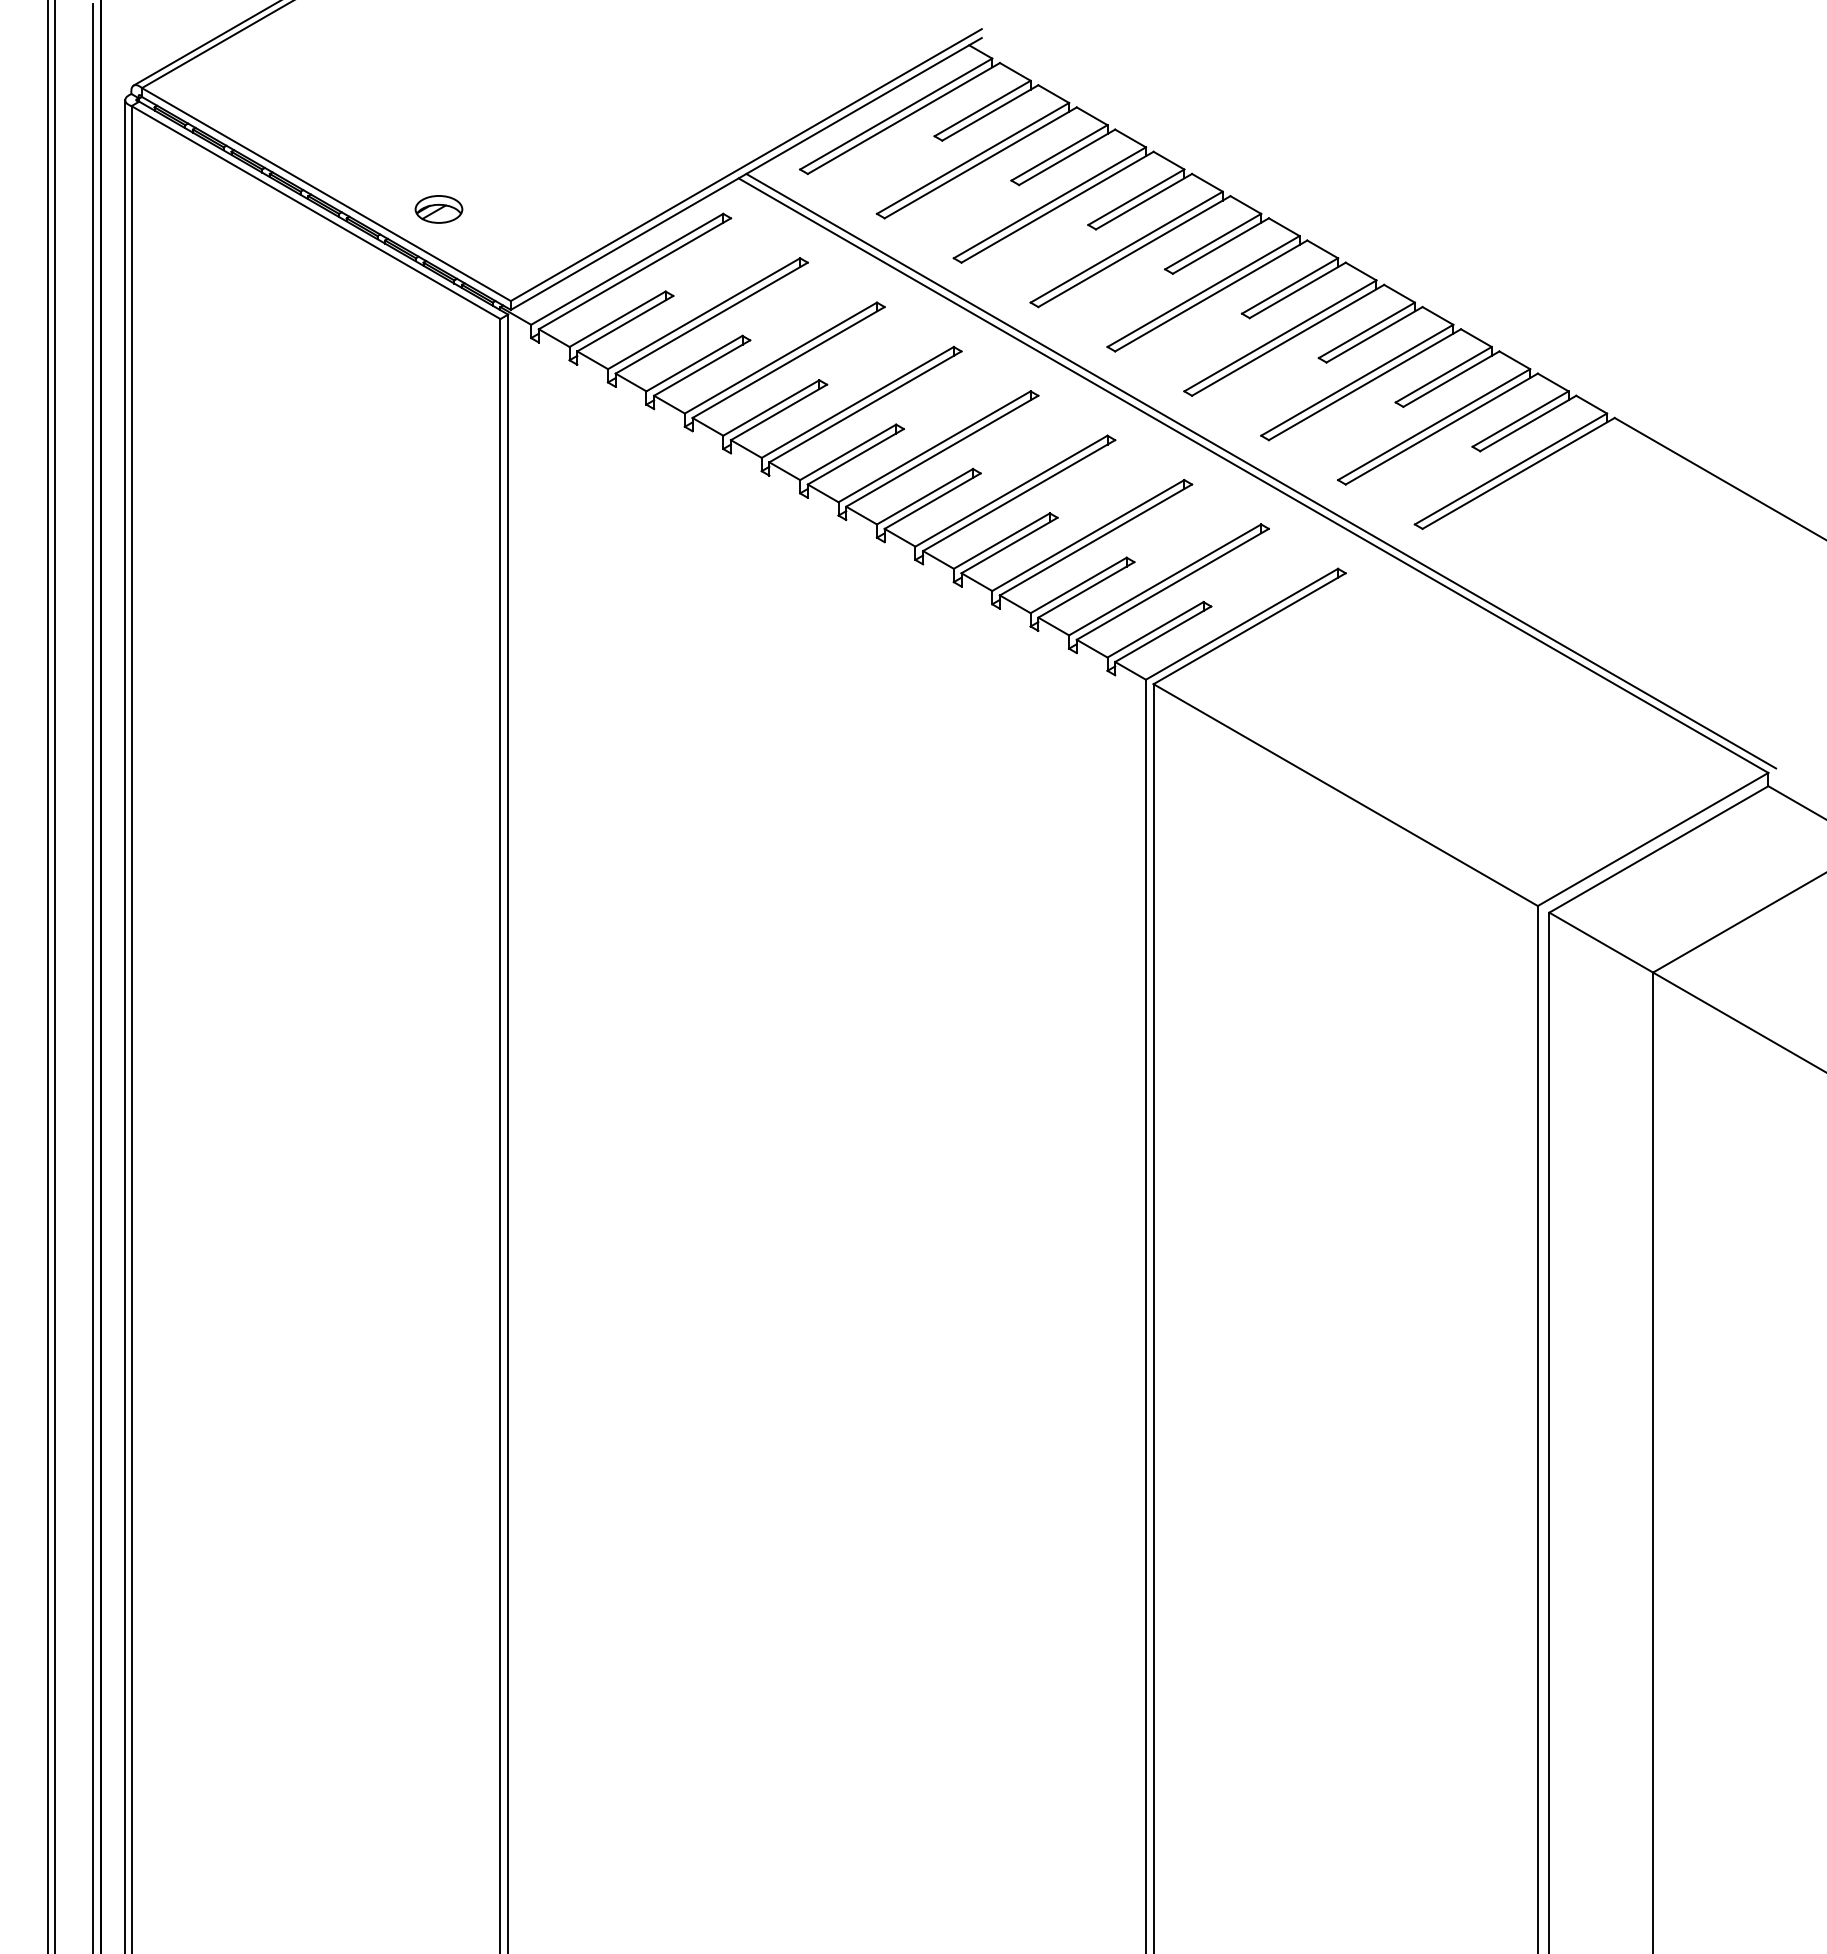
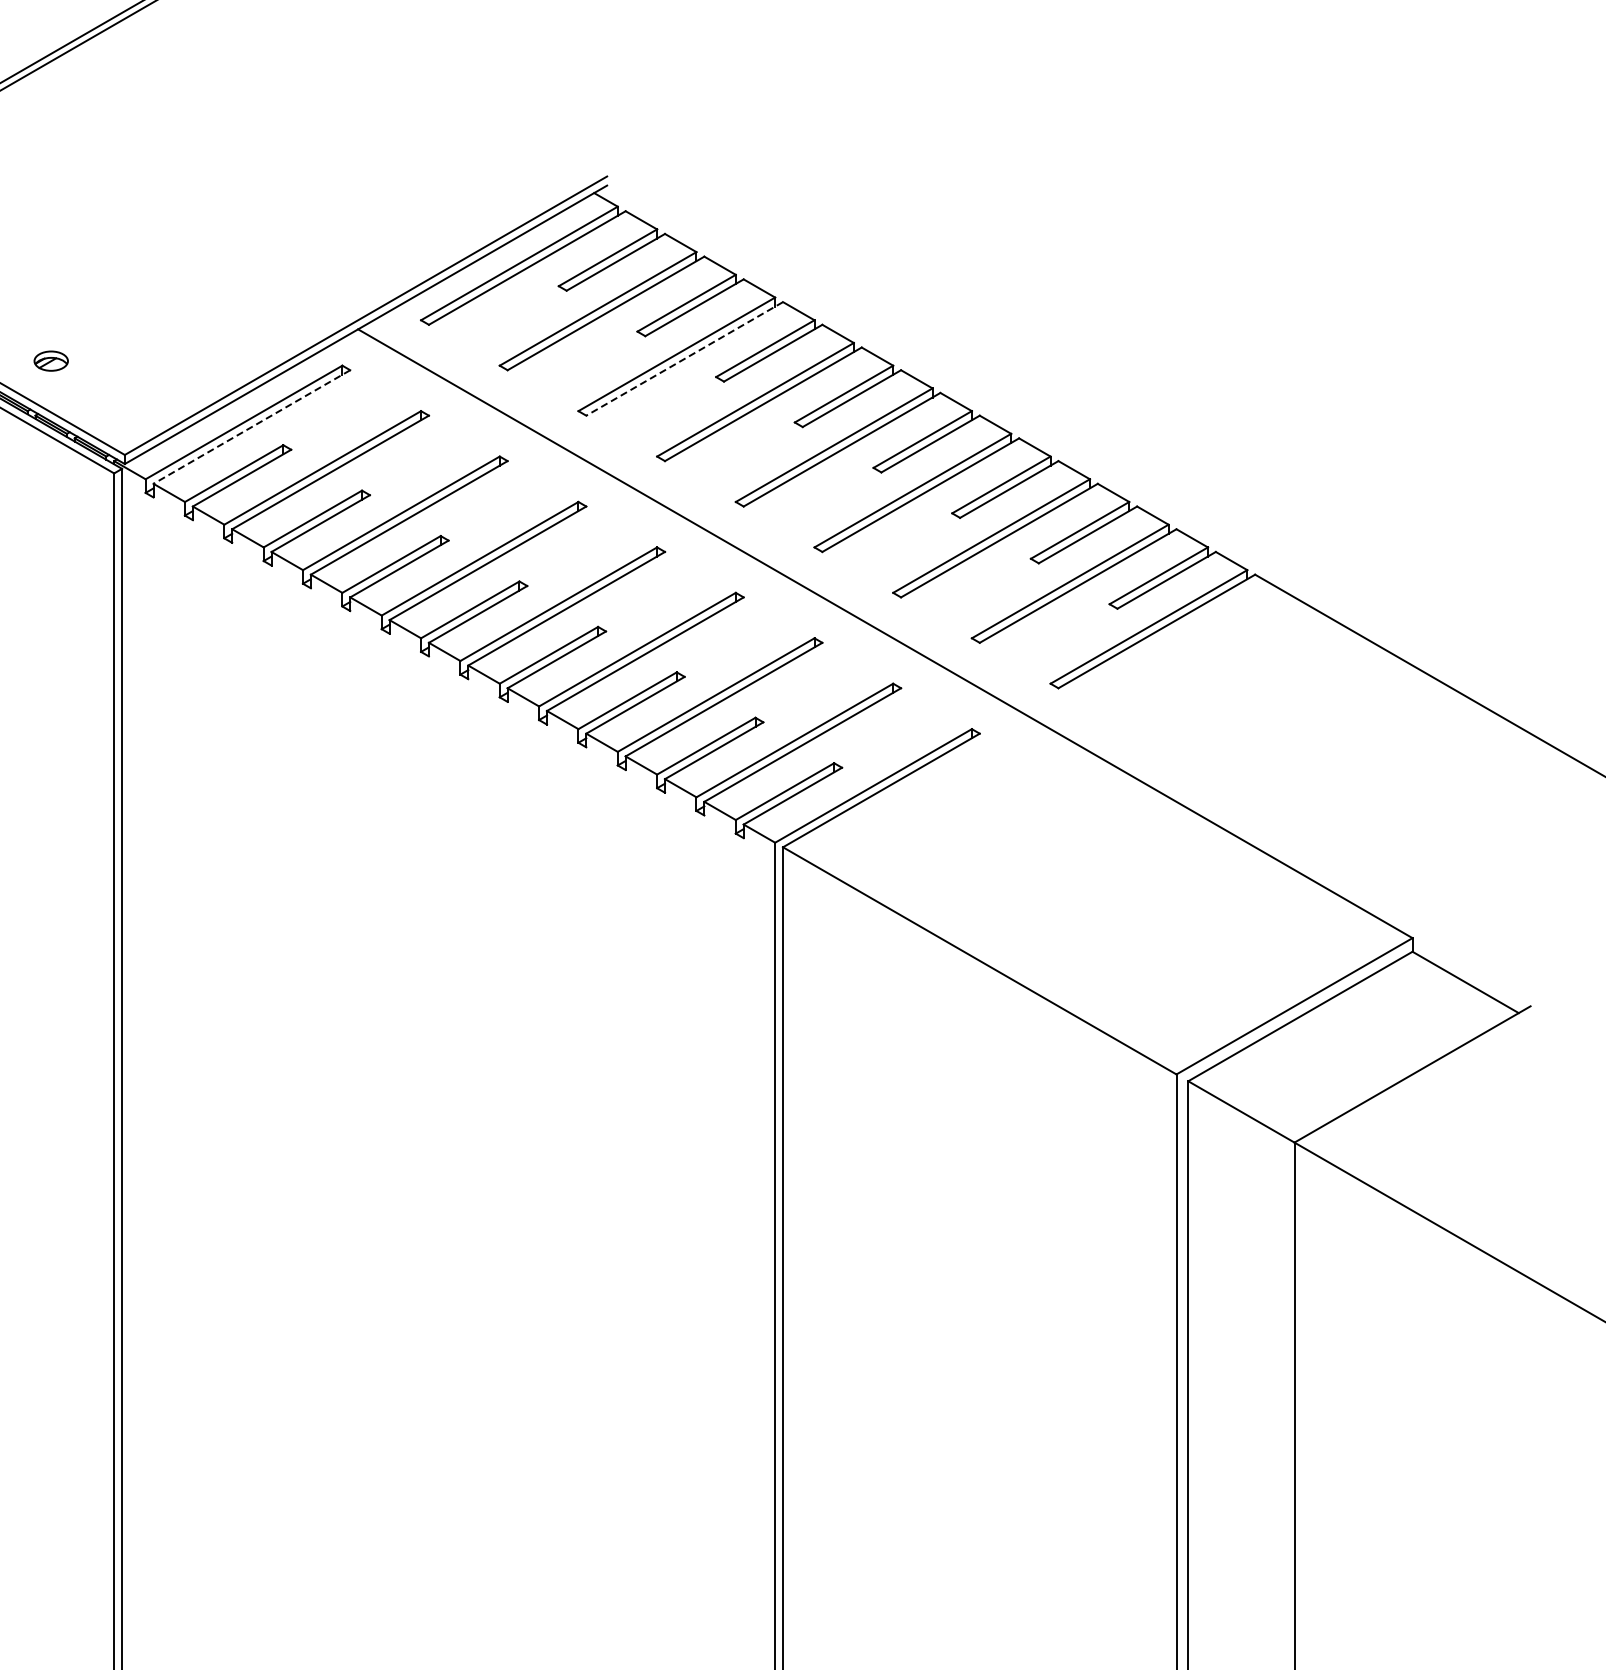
line: (1057, 207) -> (684, 359), solid -> dashed
part: (438, 209) -> (50, 361), size x0.7
line: (634, 273) -> (251, 426), solid -> dashed
line: (1261, 470) -> (893, 628), removed

